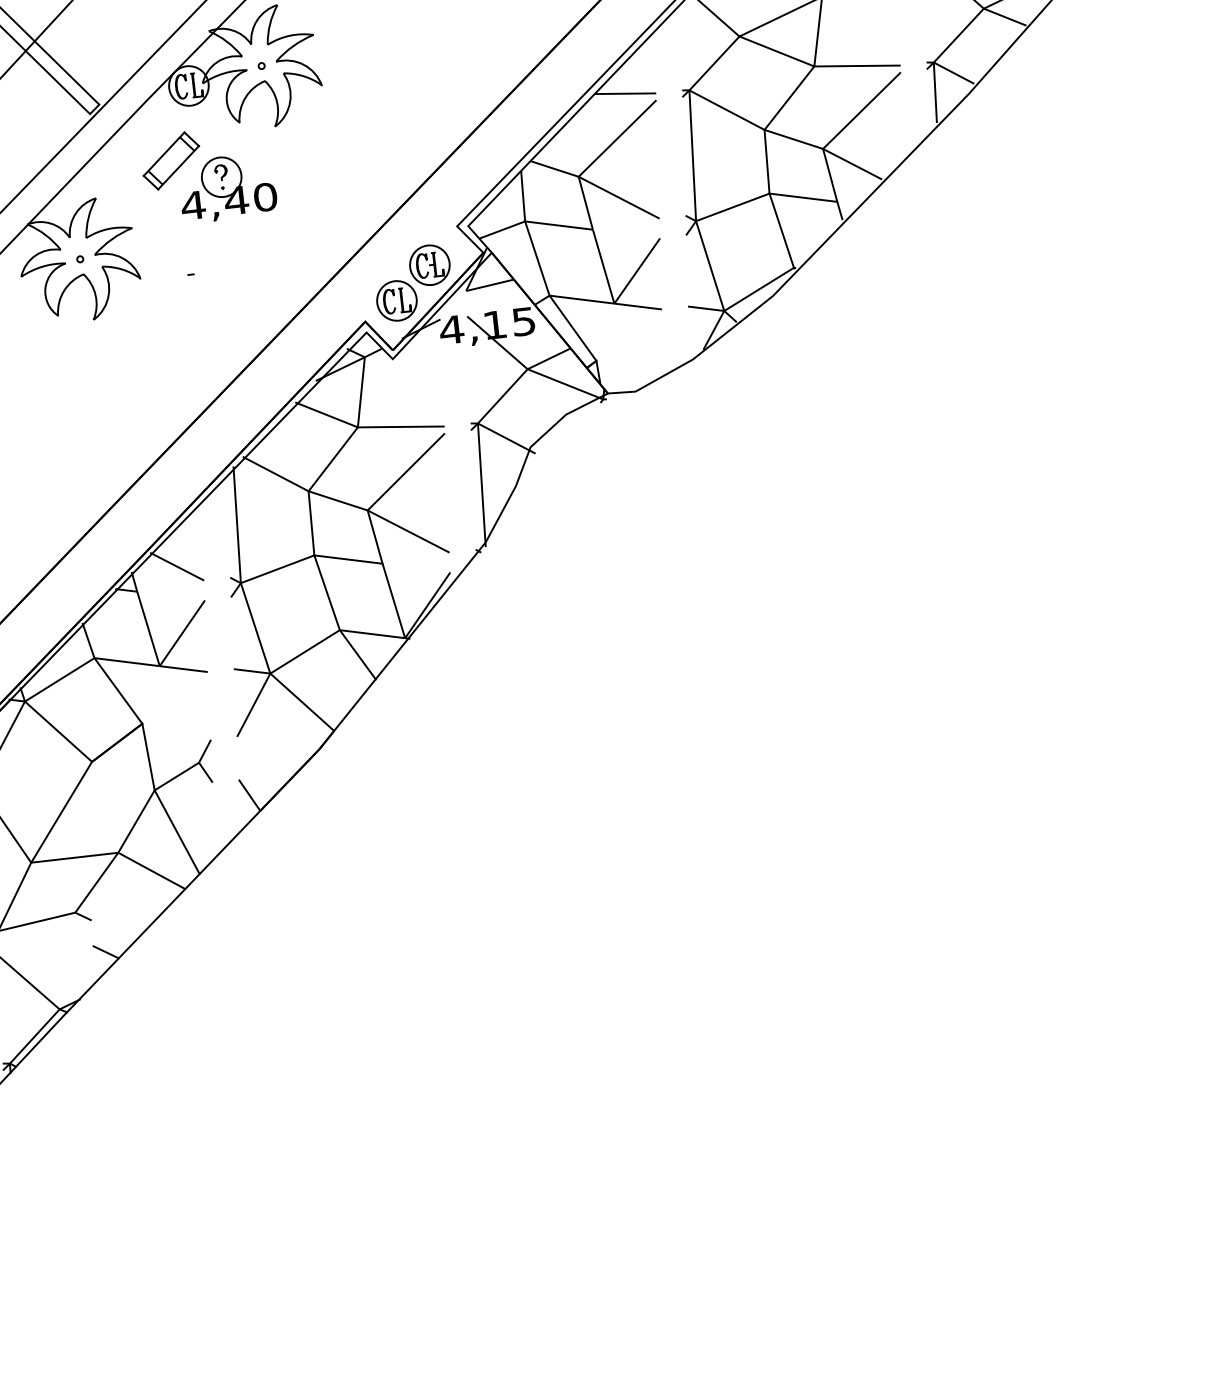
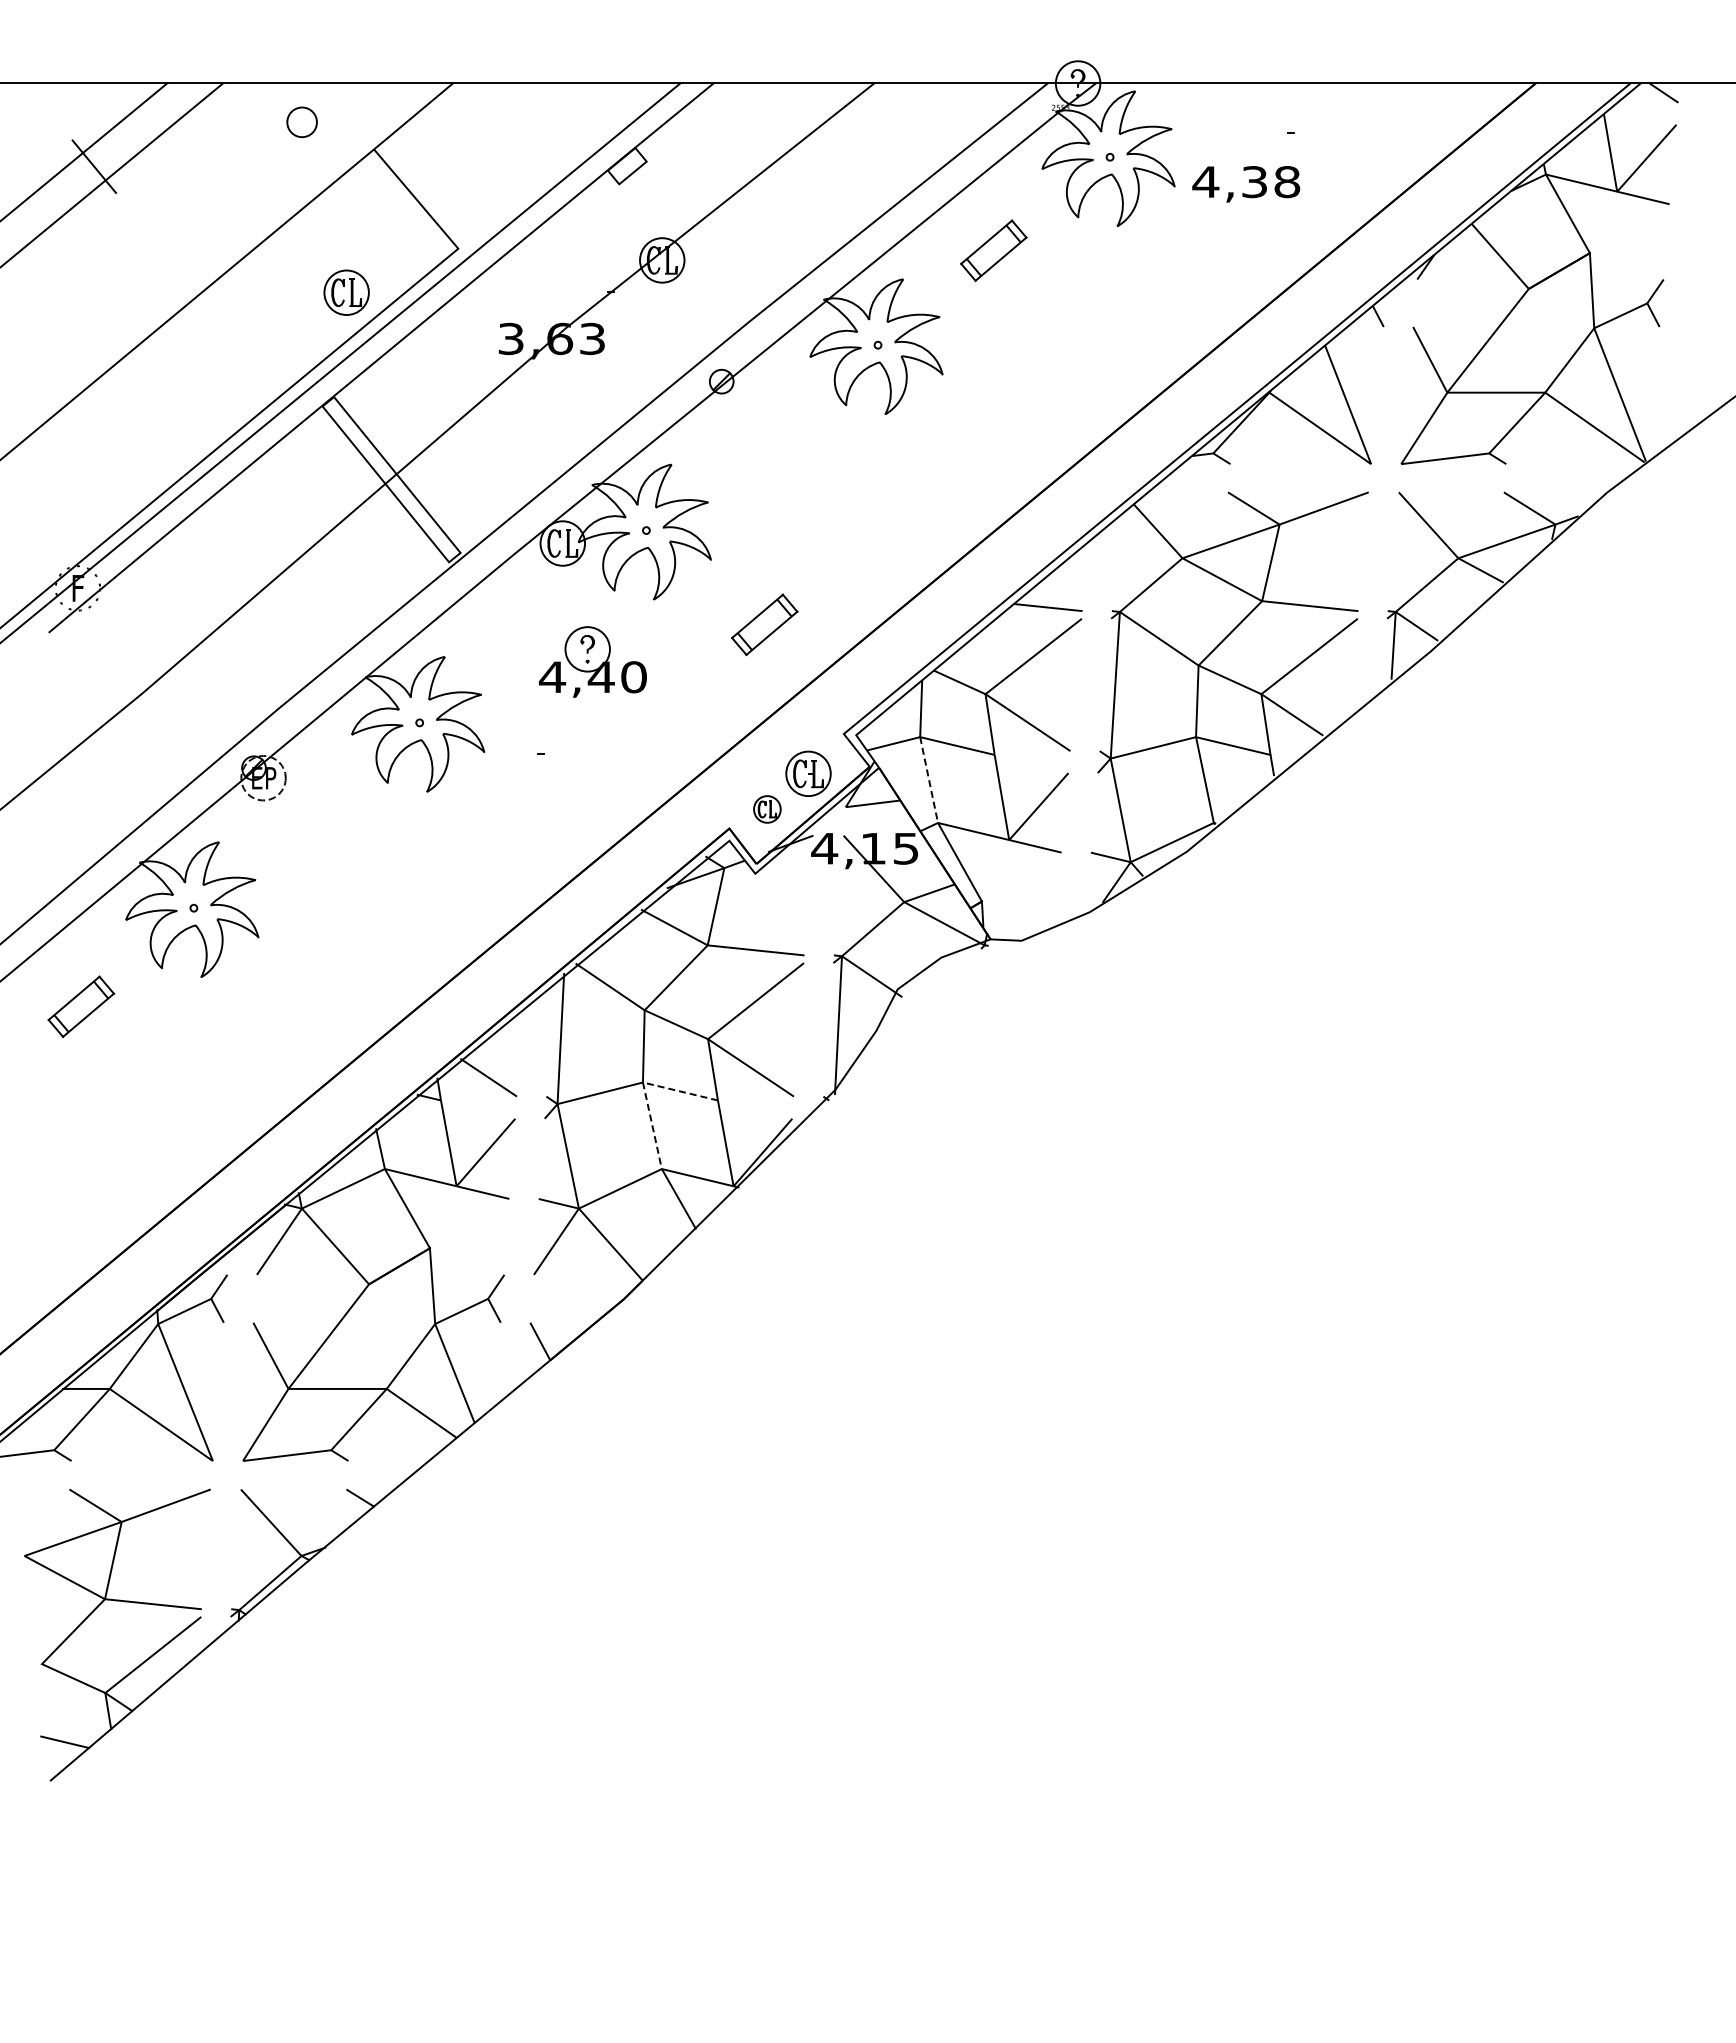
part: (171, 160) -> (764, 624), moved
line: (537, 258) -> (929, 780), solid -> dashed
part: (397, 300) -> (767, 809), size x0.6
line: (316, 559) -> (644, 1087), solid -> dashed

